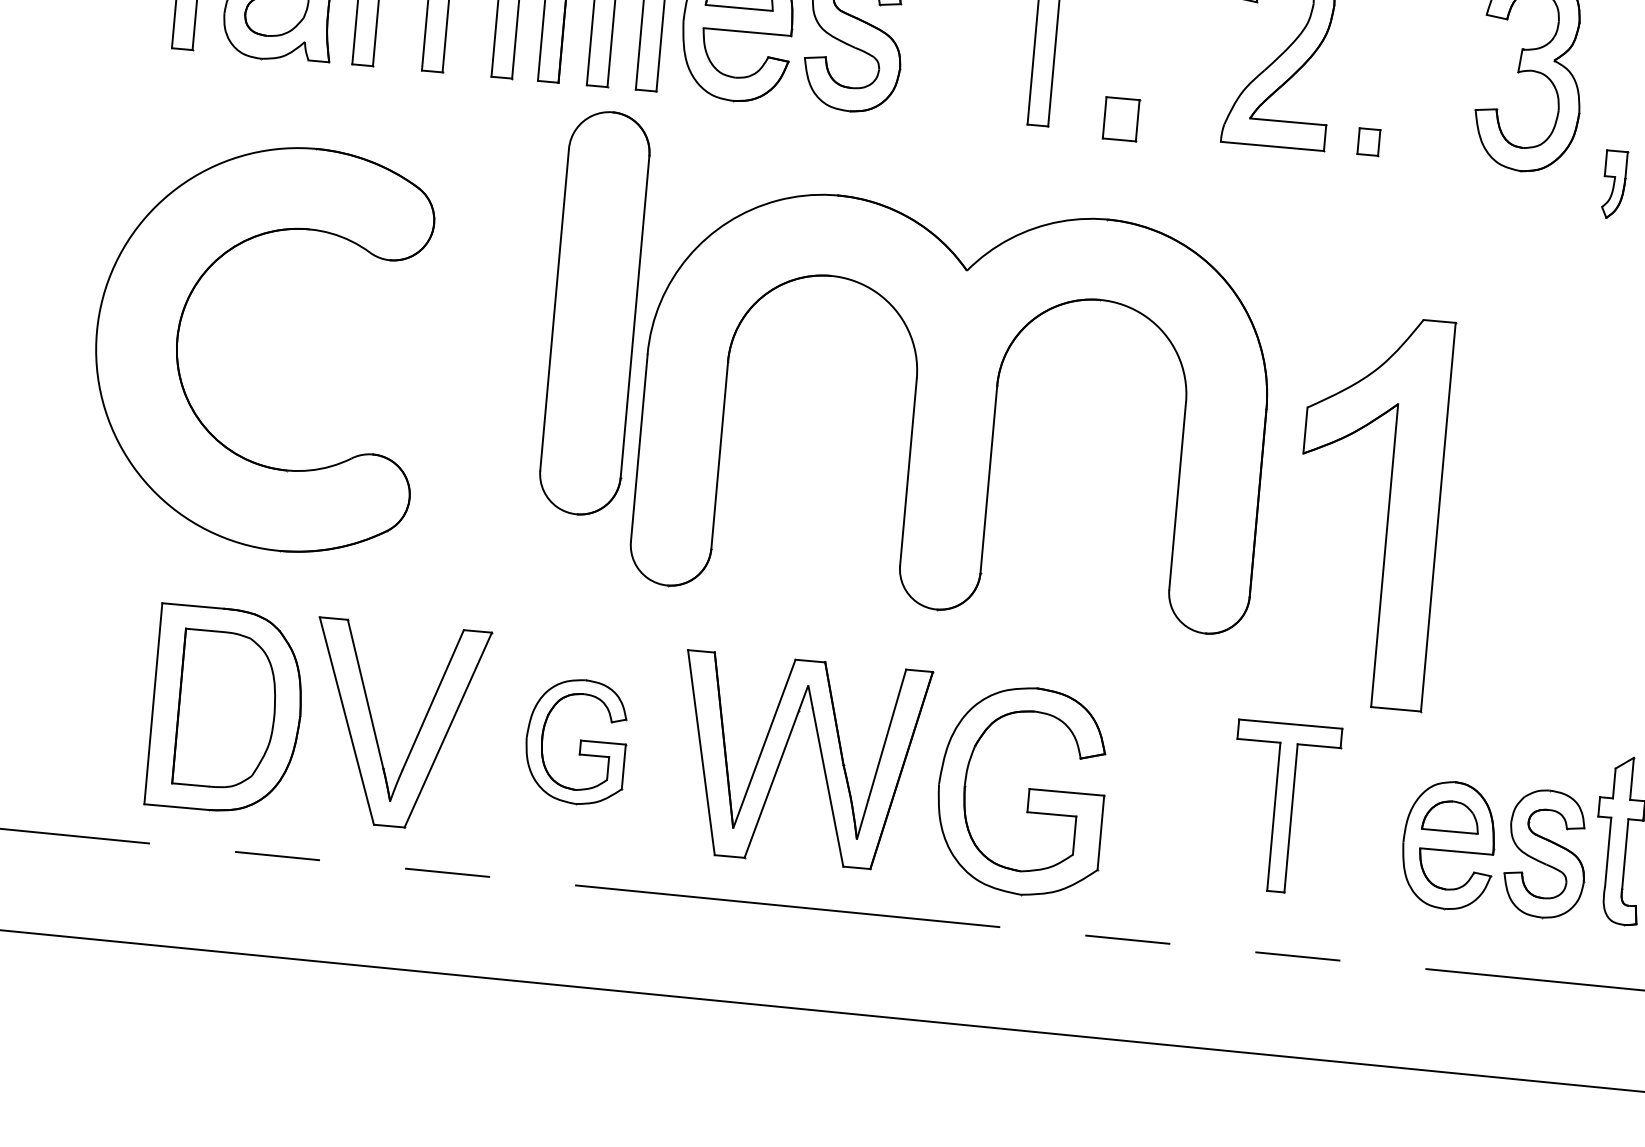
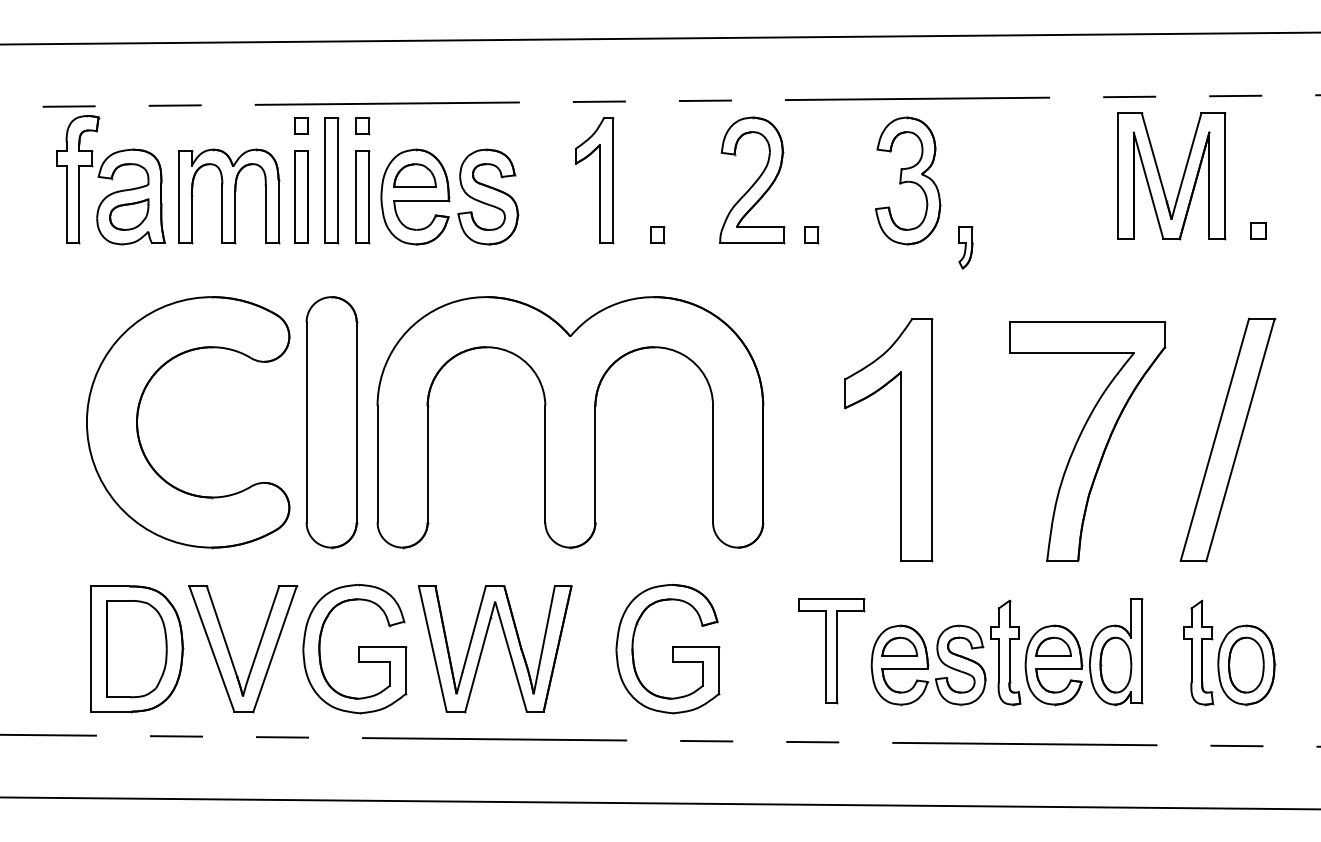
part: (1121, 121) -> (657, 235), size x0.62
part: (594, 313) -> (331, 422), moved
part: (180, 333) -> (138, 418), moved
part: (1387, 513) -> (900, 440), moved
part: (575, 742) -> (354, 649), size x1.67
part: (1021, 789) -> (667, 648), moved
part: (1283, 808) -> (831, 651), moved

